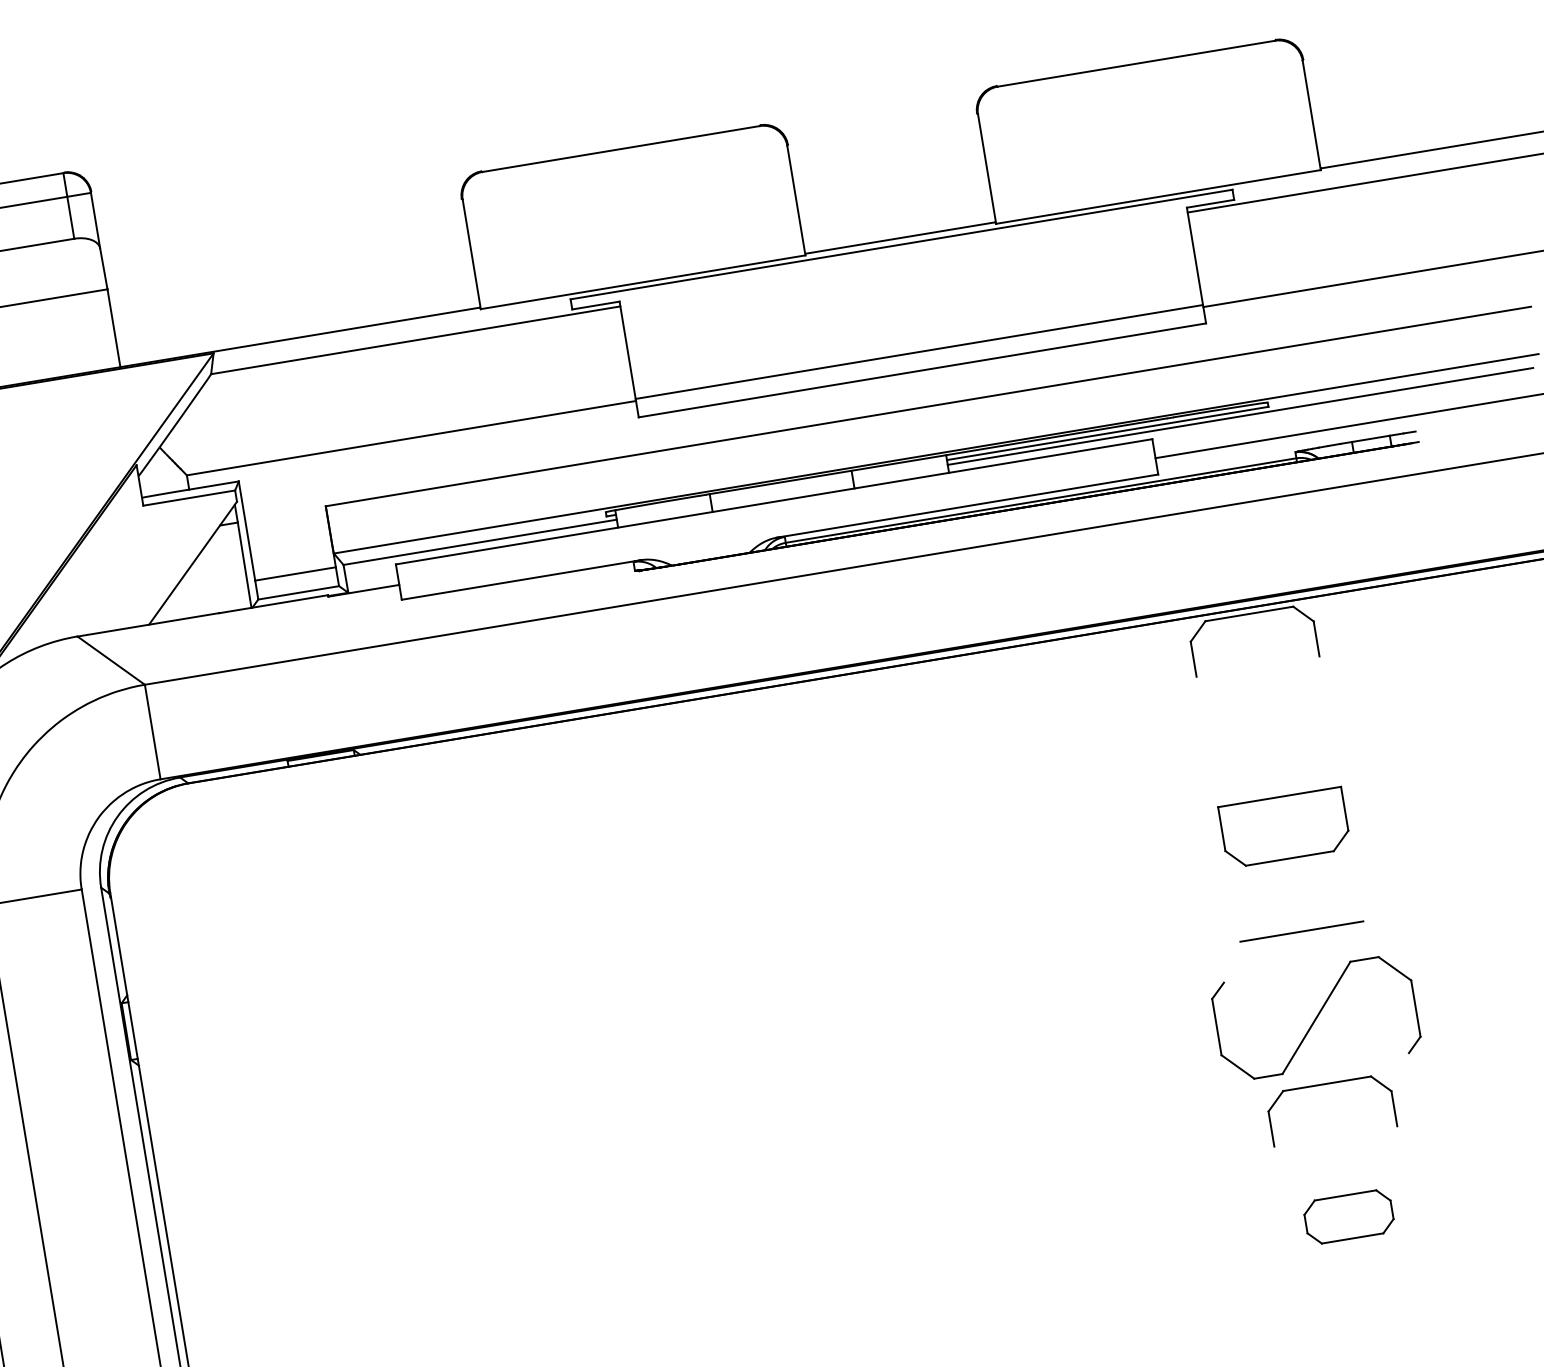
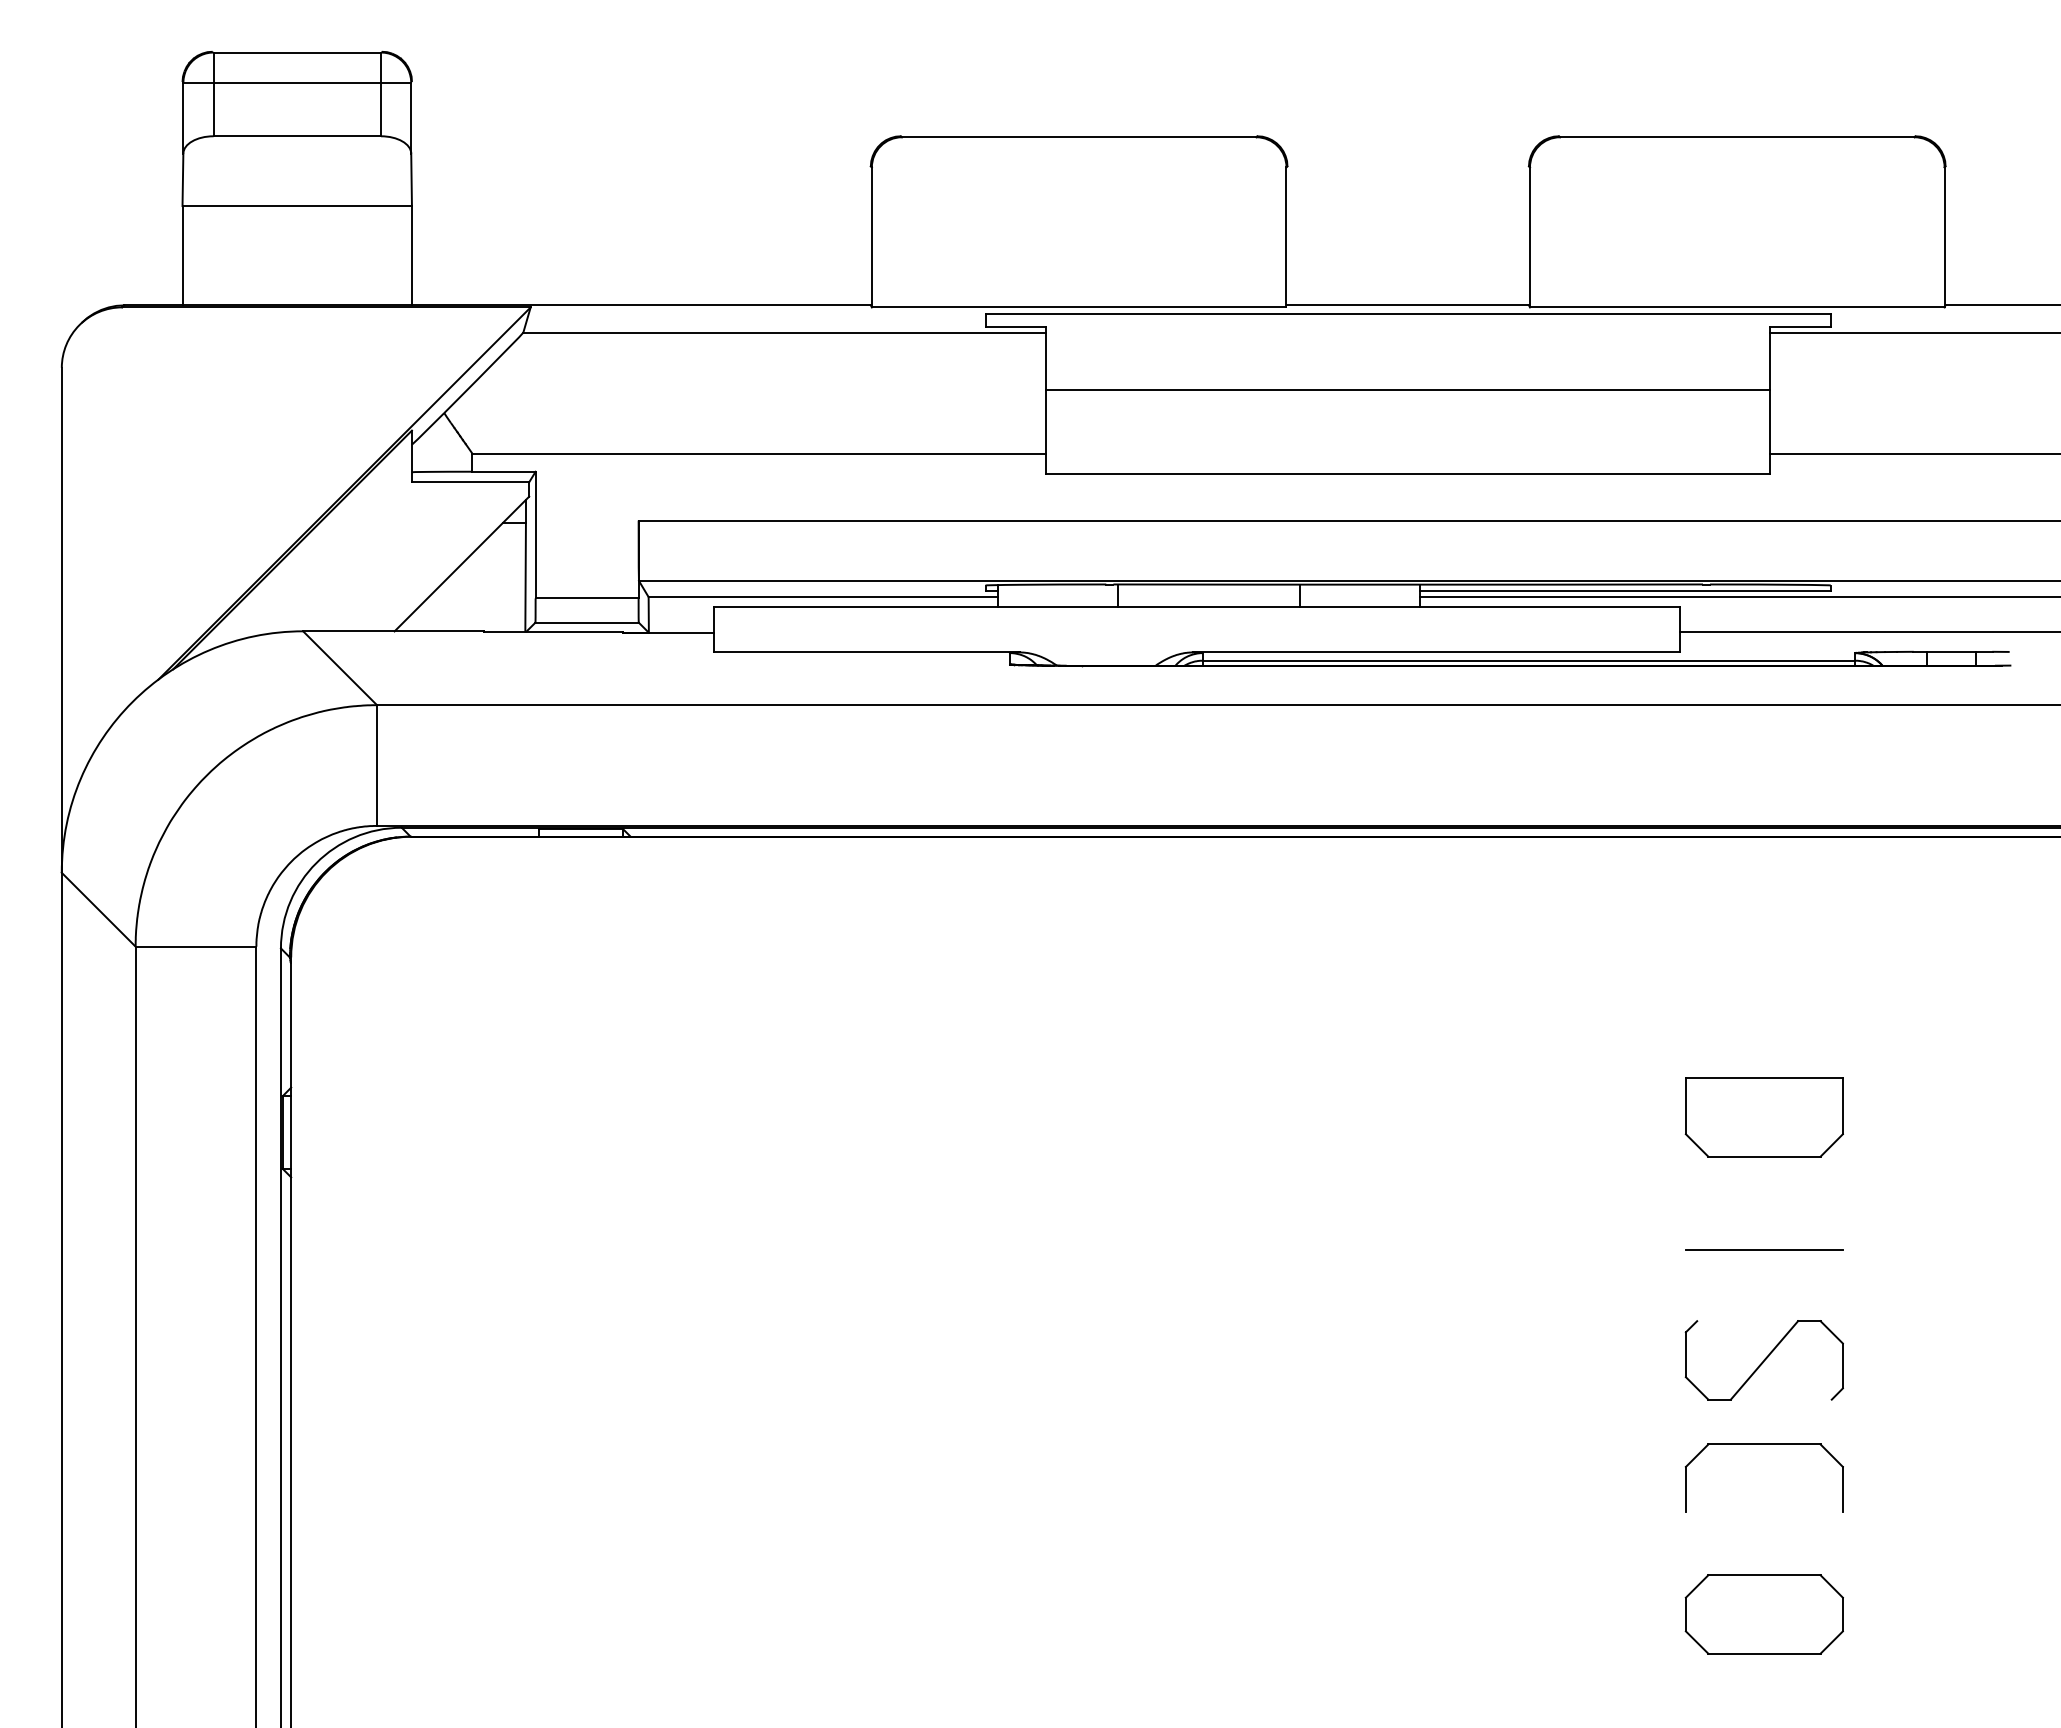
line: (918, 351) -> (1407, 389), moved
part: (1248, 614) -> (1763, 844), removed
part: (1315, 1018) -> (1763, 1360), size x0.62
part: (1348, 1217) -> (1763, 1614), size x1.43

